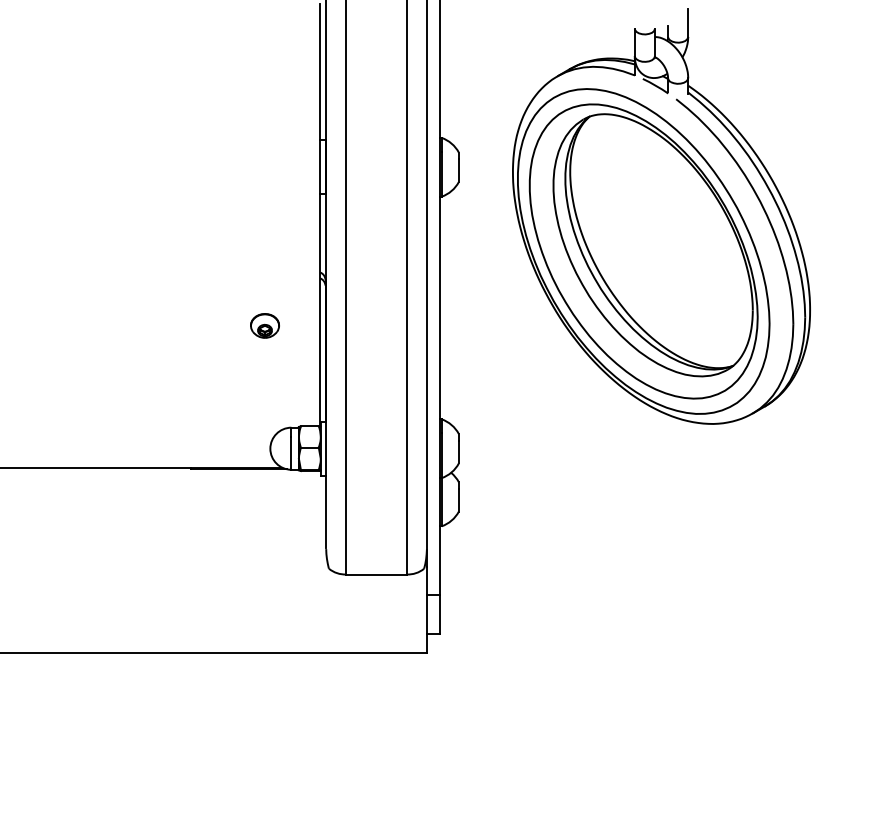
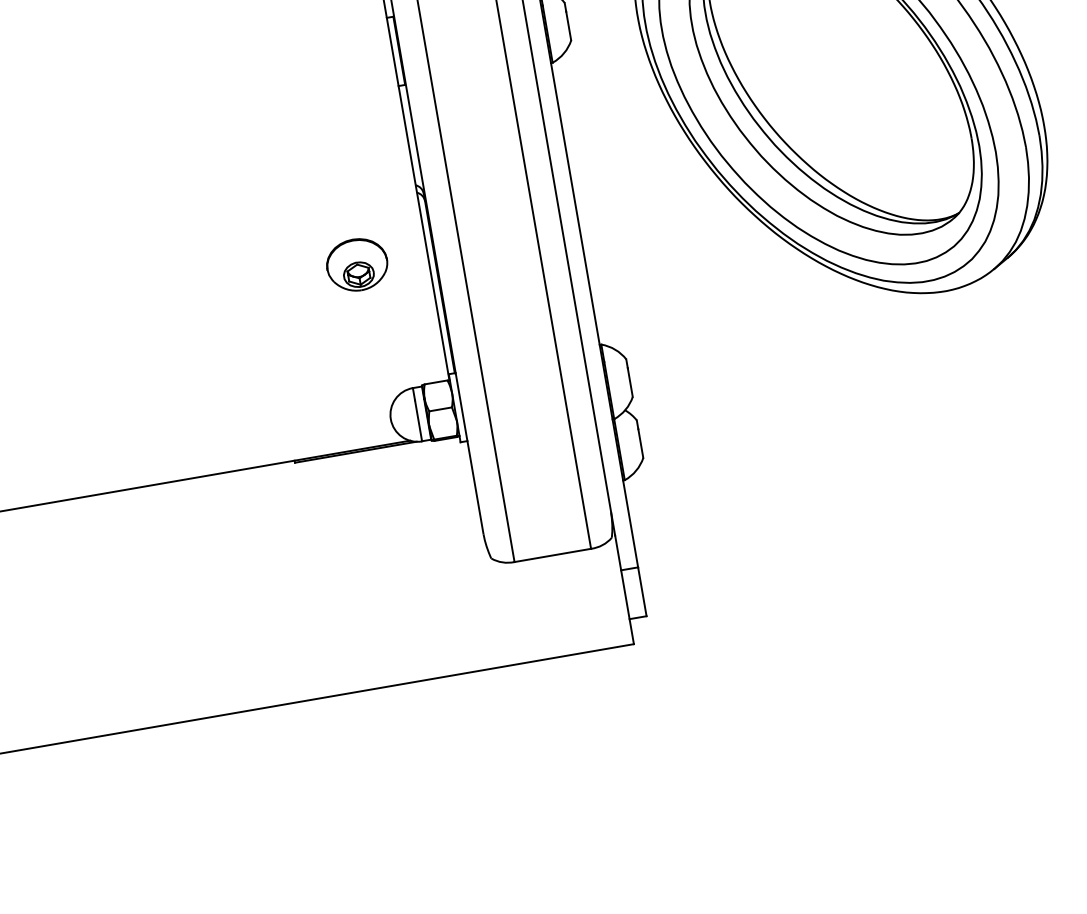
part: (264, 325) -> (356, 264), size x1.67

